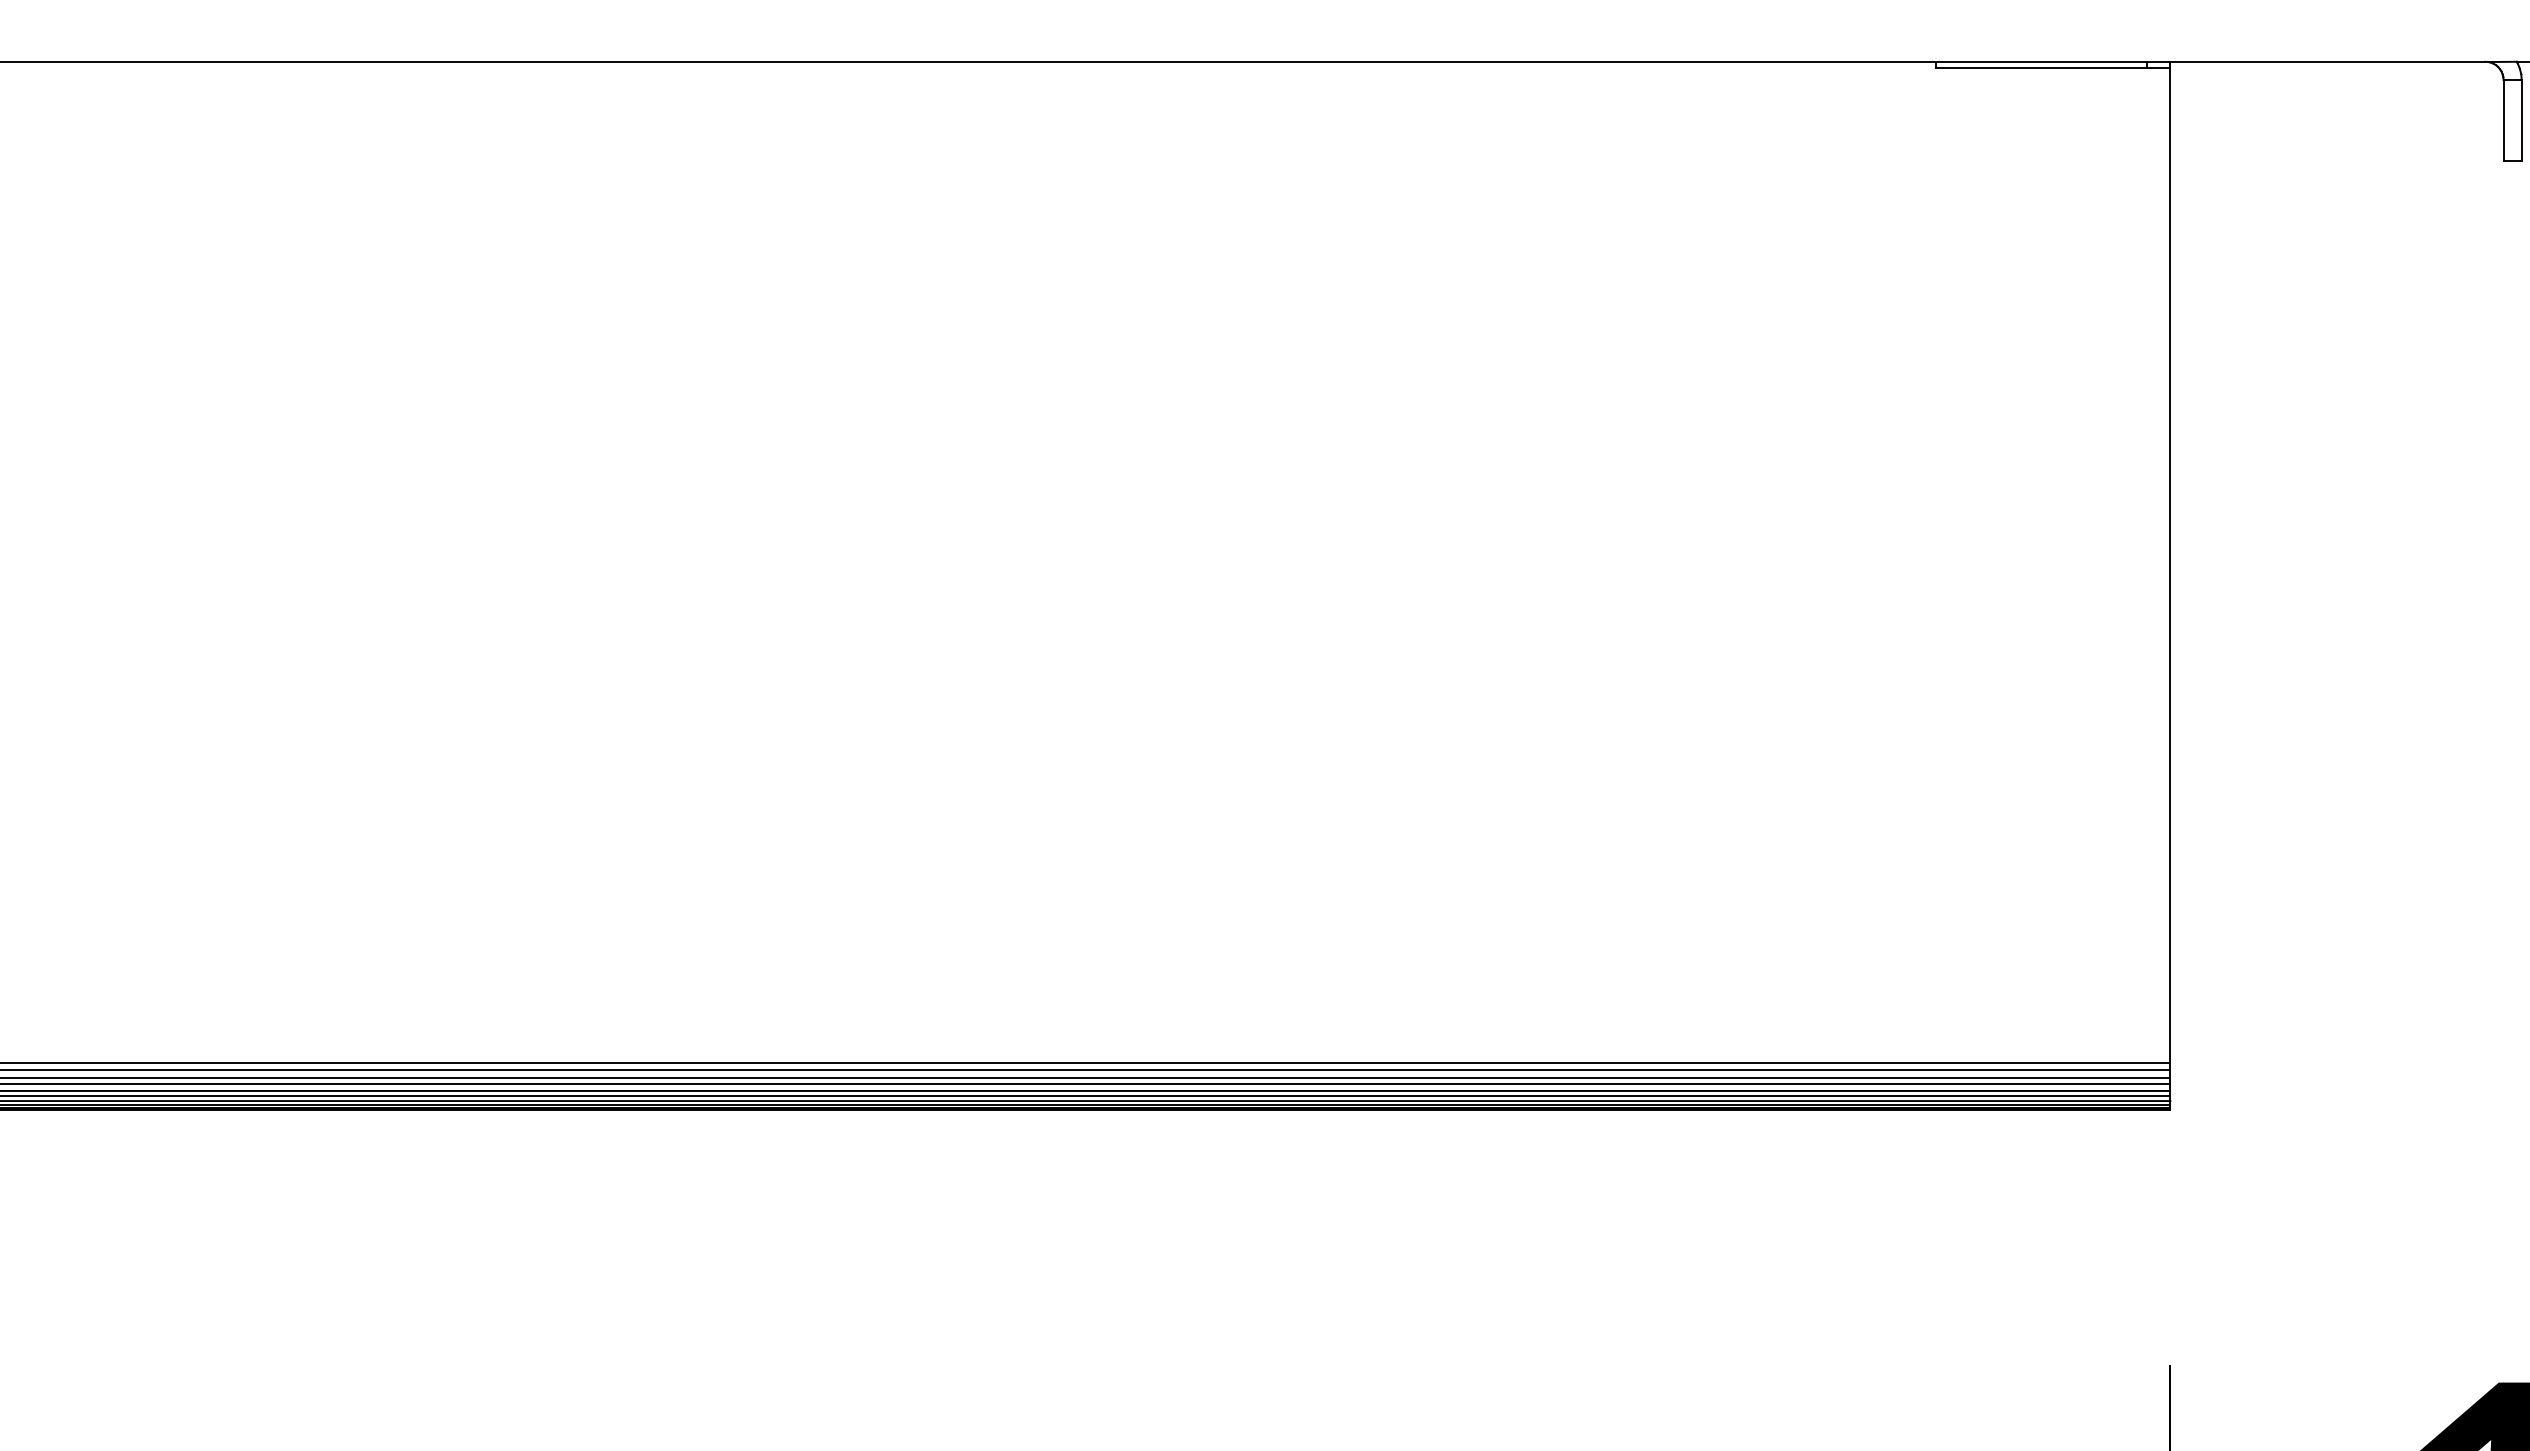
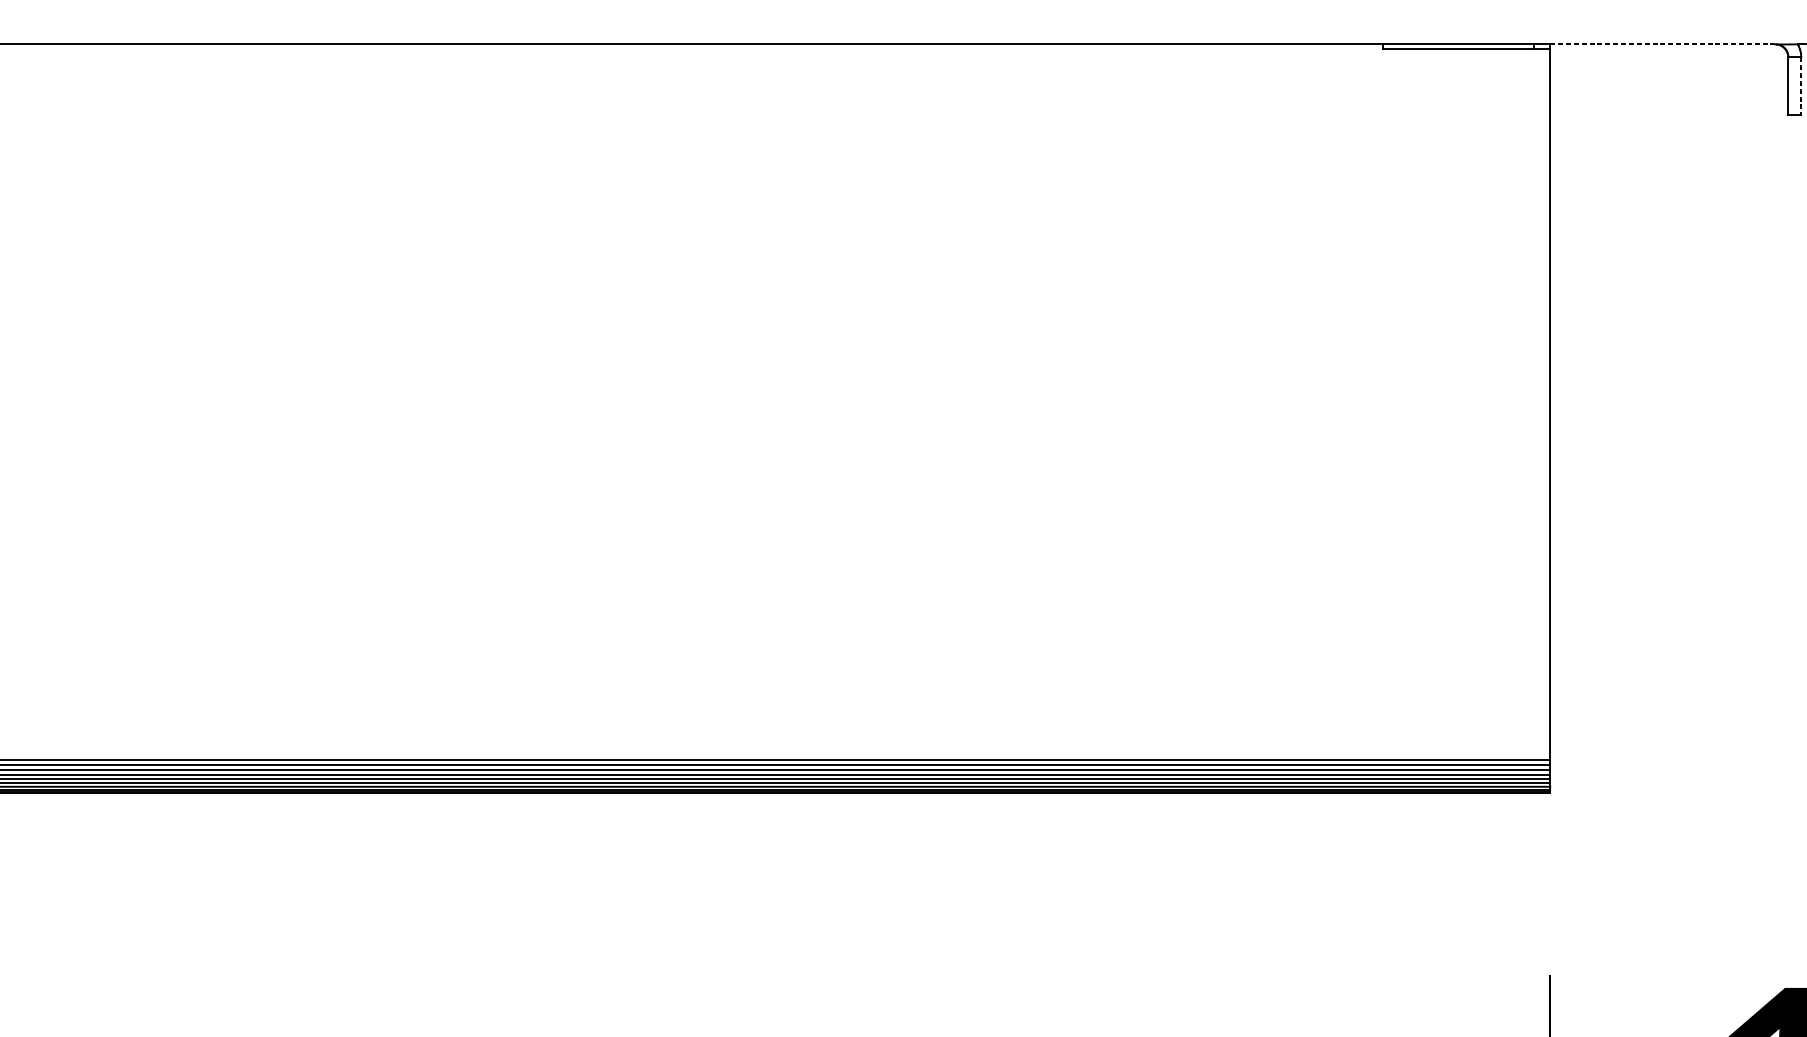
line: (2327, 61) -> (1662, 44), solid -> dashed
line: (2521, 120) -> (1801, 86), solid -> dashed

